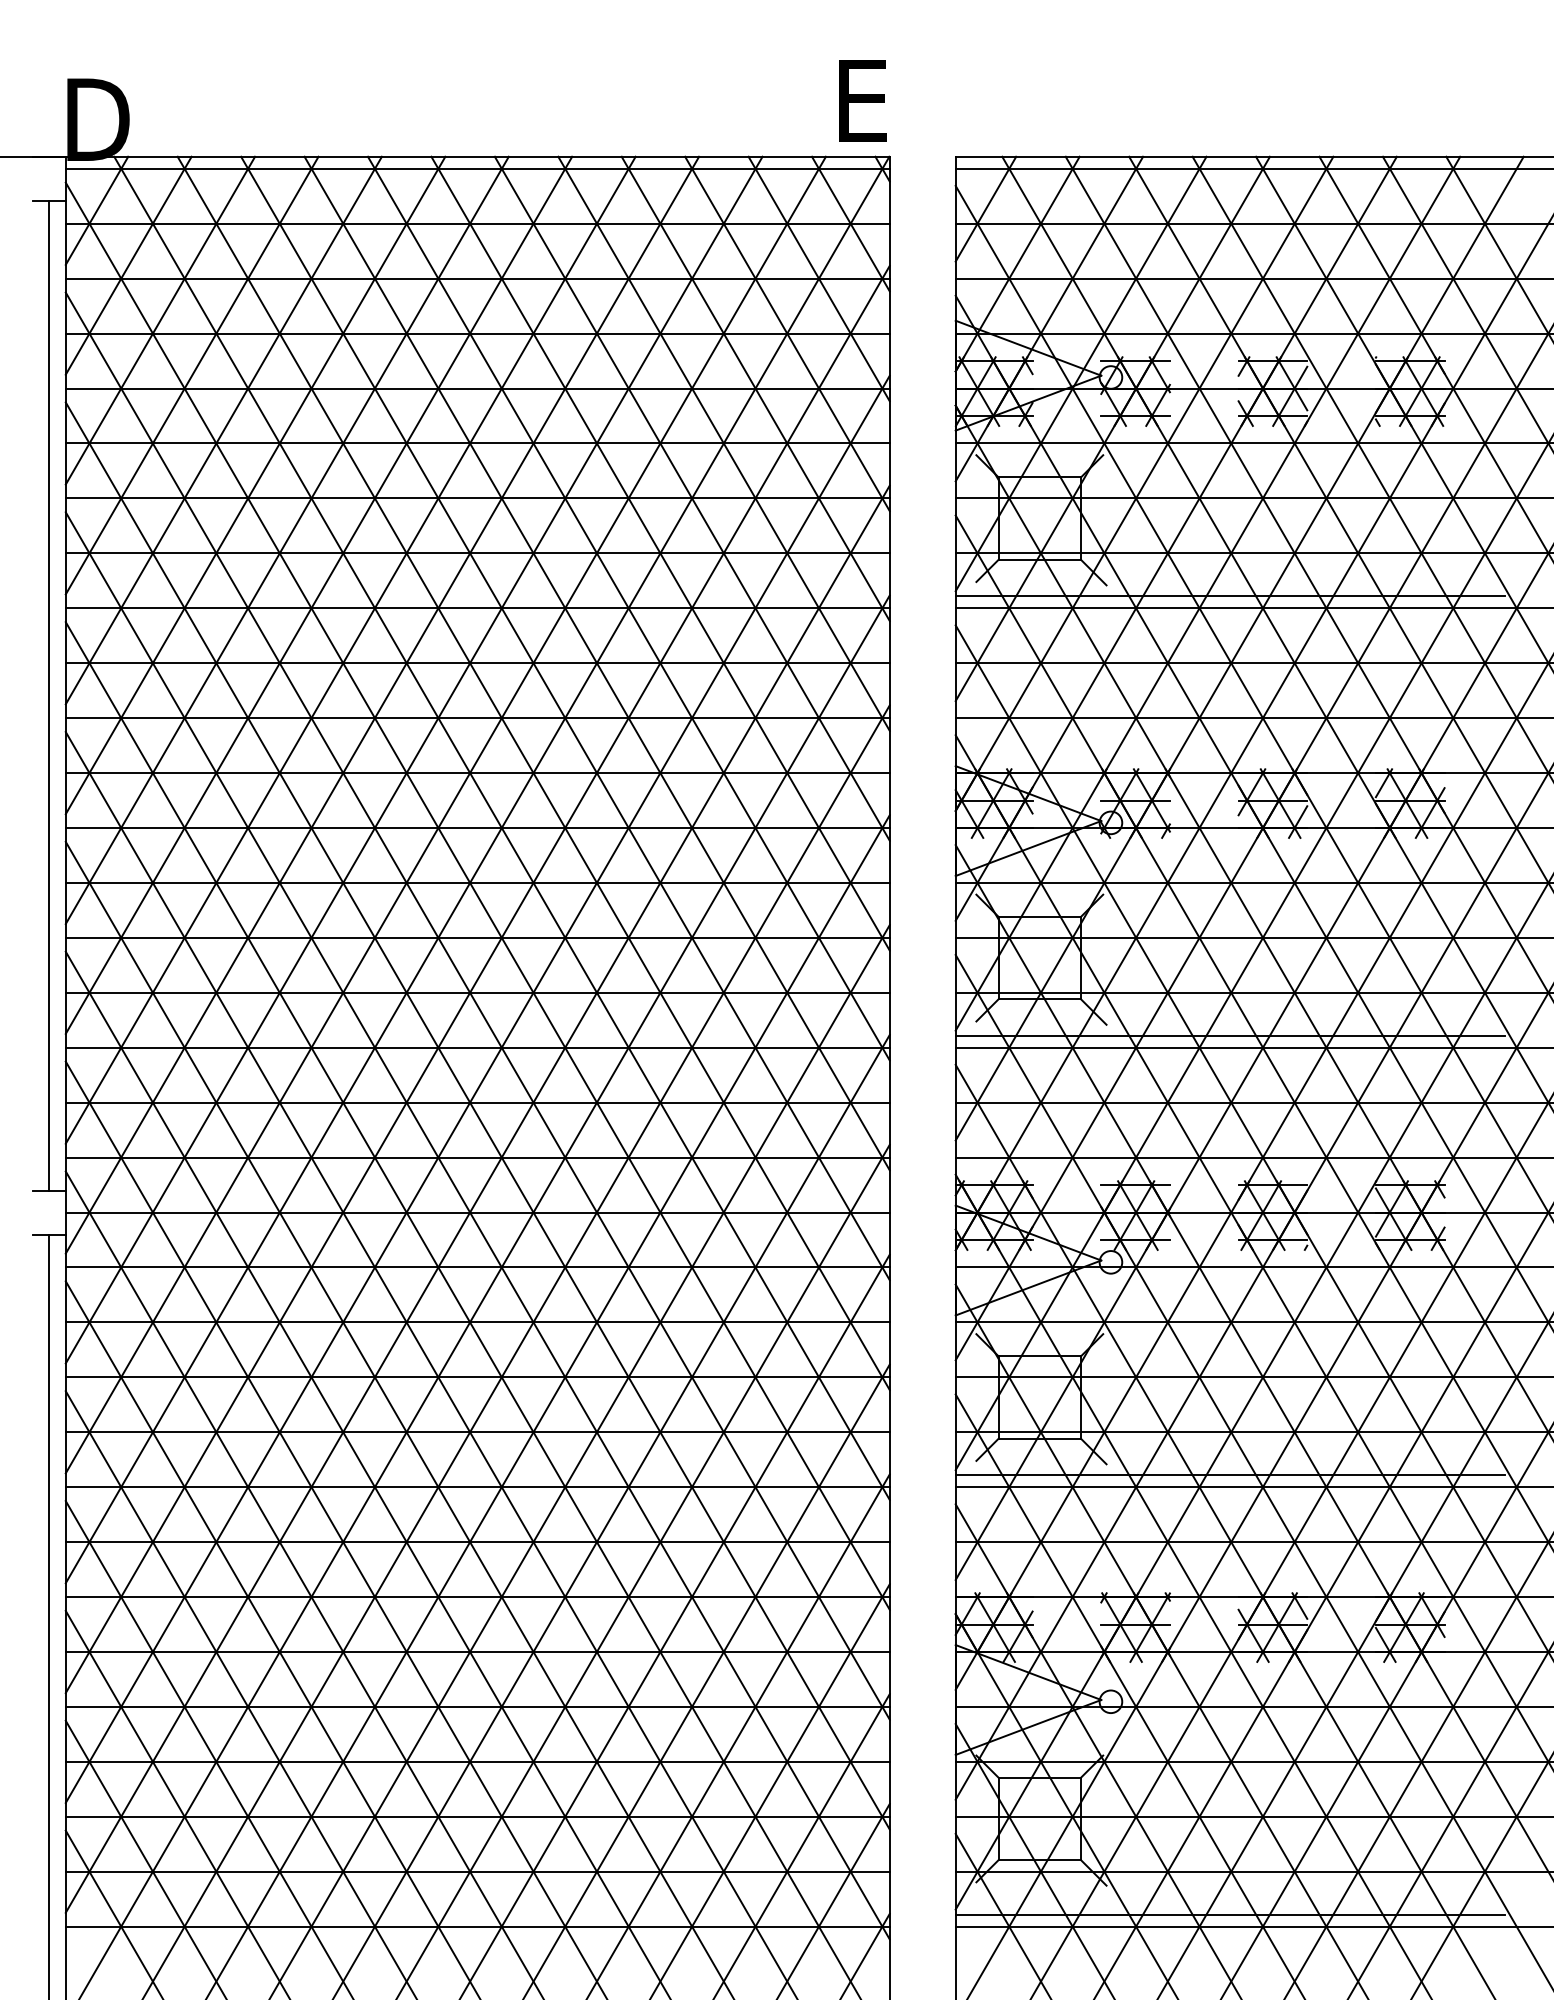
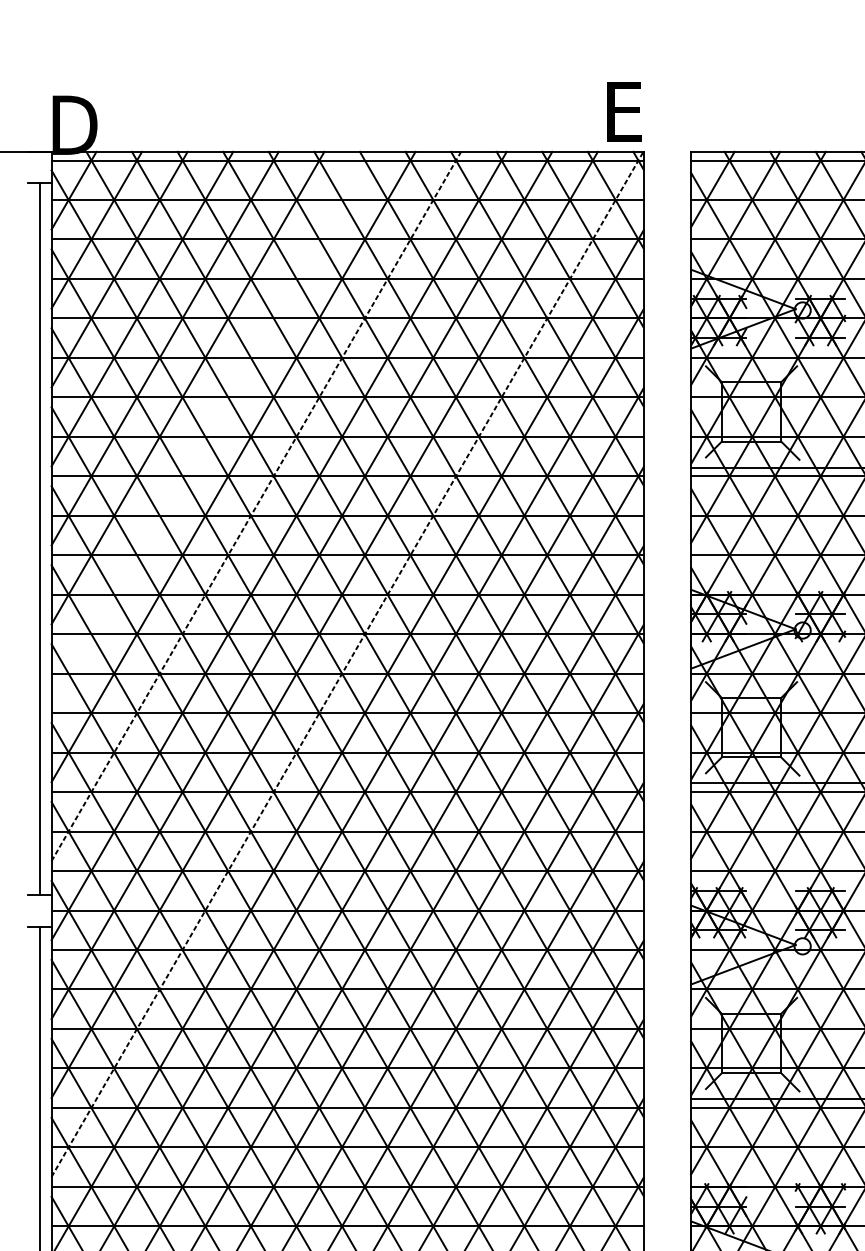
line: (286, 540) -> (210, 427), removed
line: (350, 650) -> (256, 506), solid -> dashed
line: (477, 869) -> (347, 664), solid -> dashed

